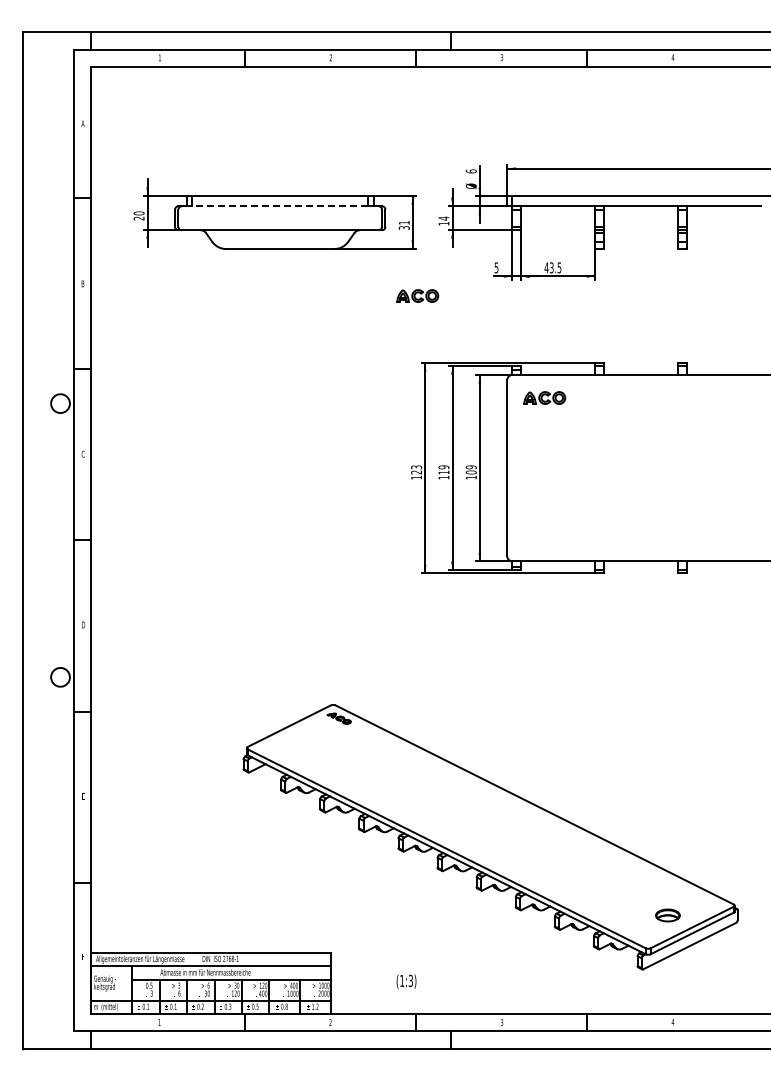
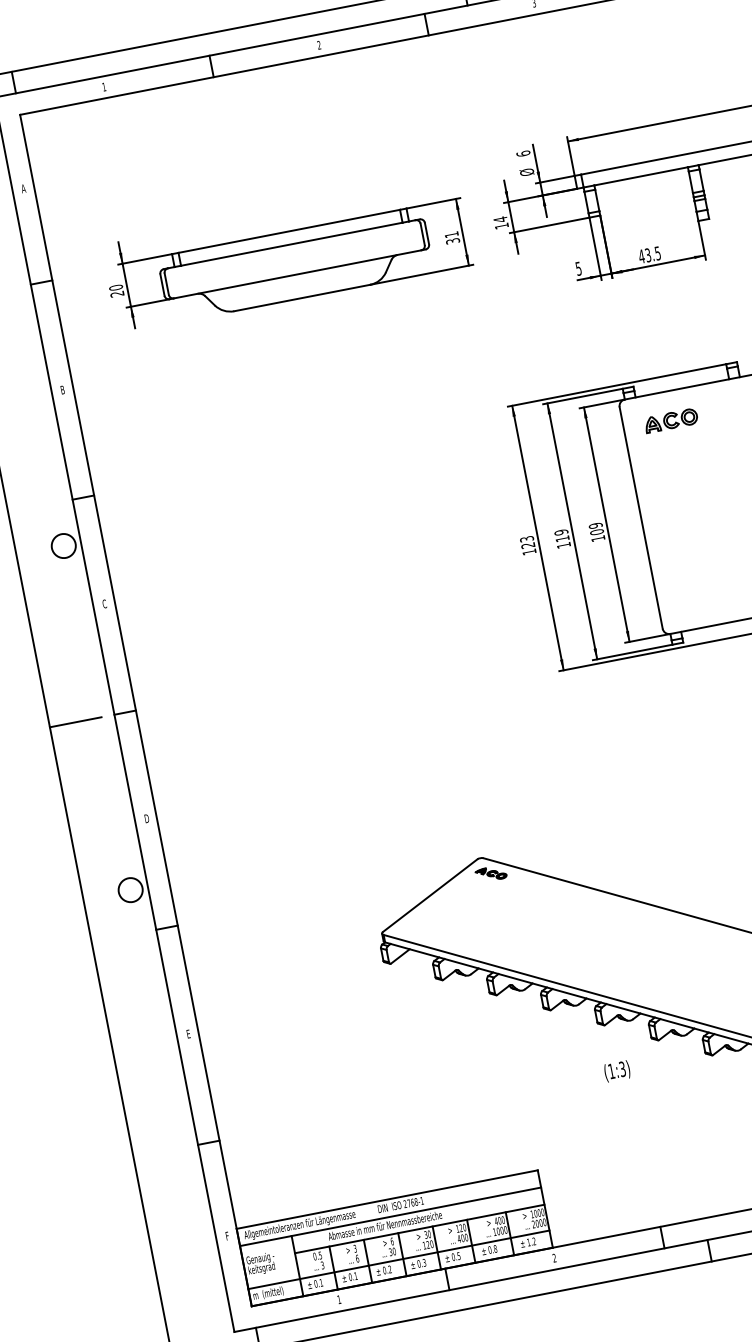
line: (279, 206) -> (290, 244), dashed -> solid
part: (417, 295) -> (486, 322), removed
line: (42, 540) -> (74, 722), added
text: (406, 981) -> (617, 1071), moved

